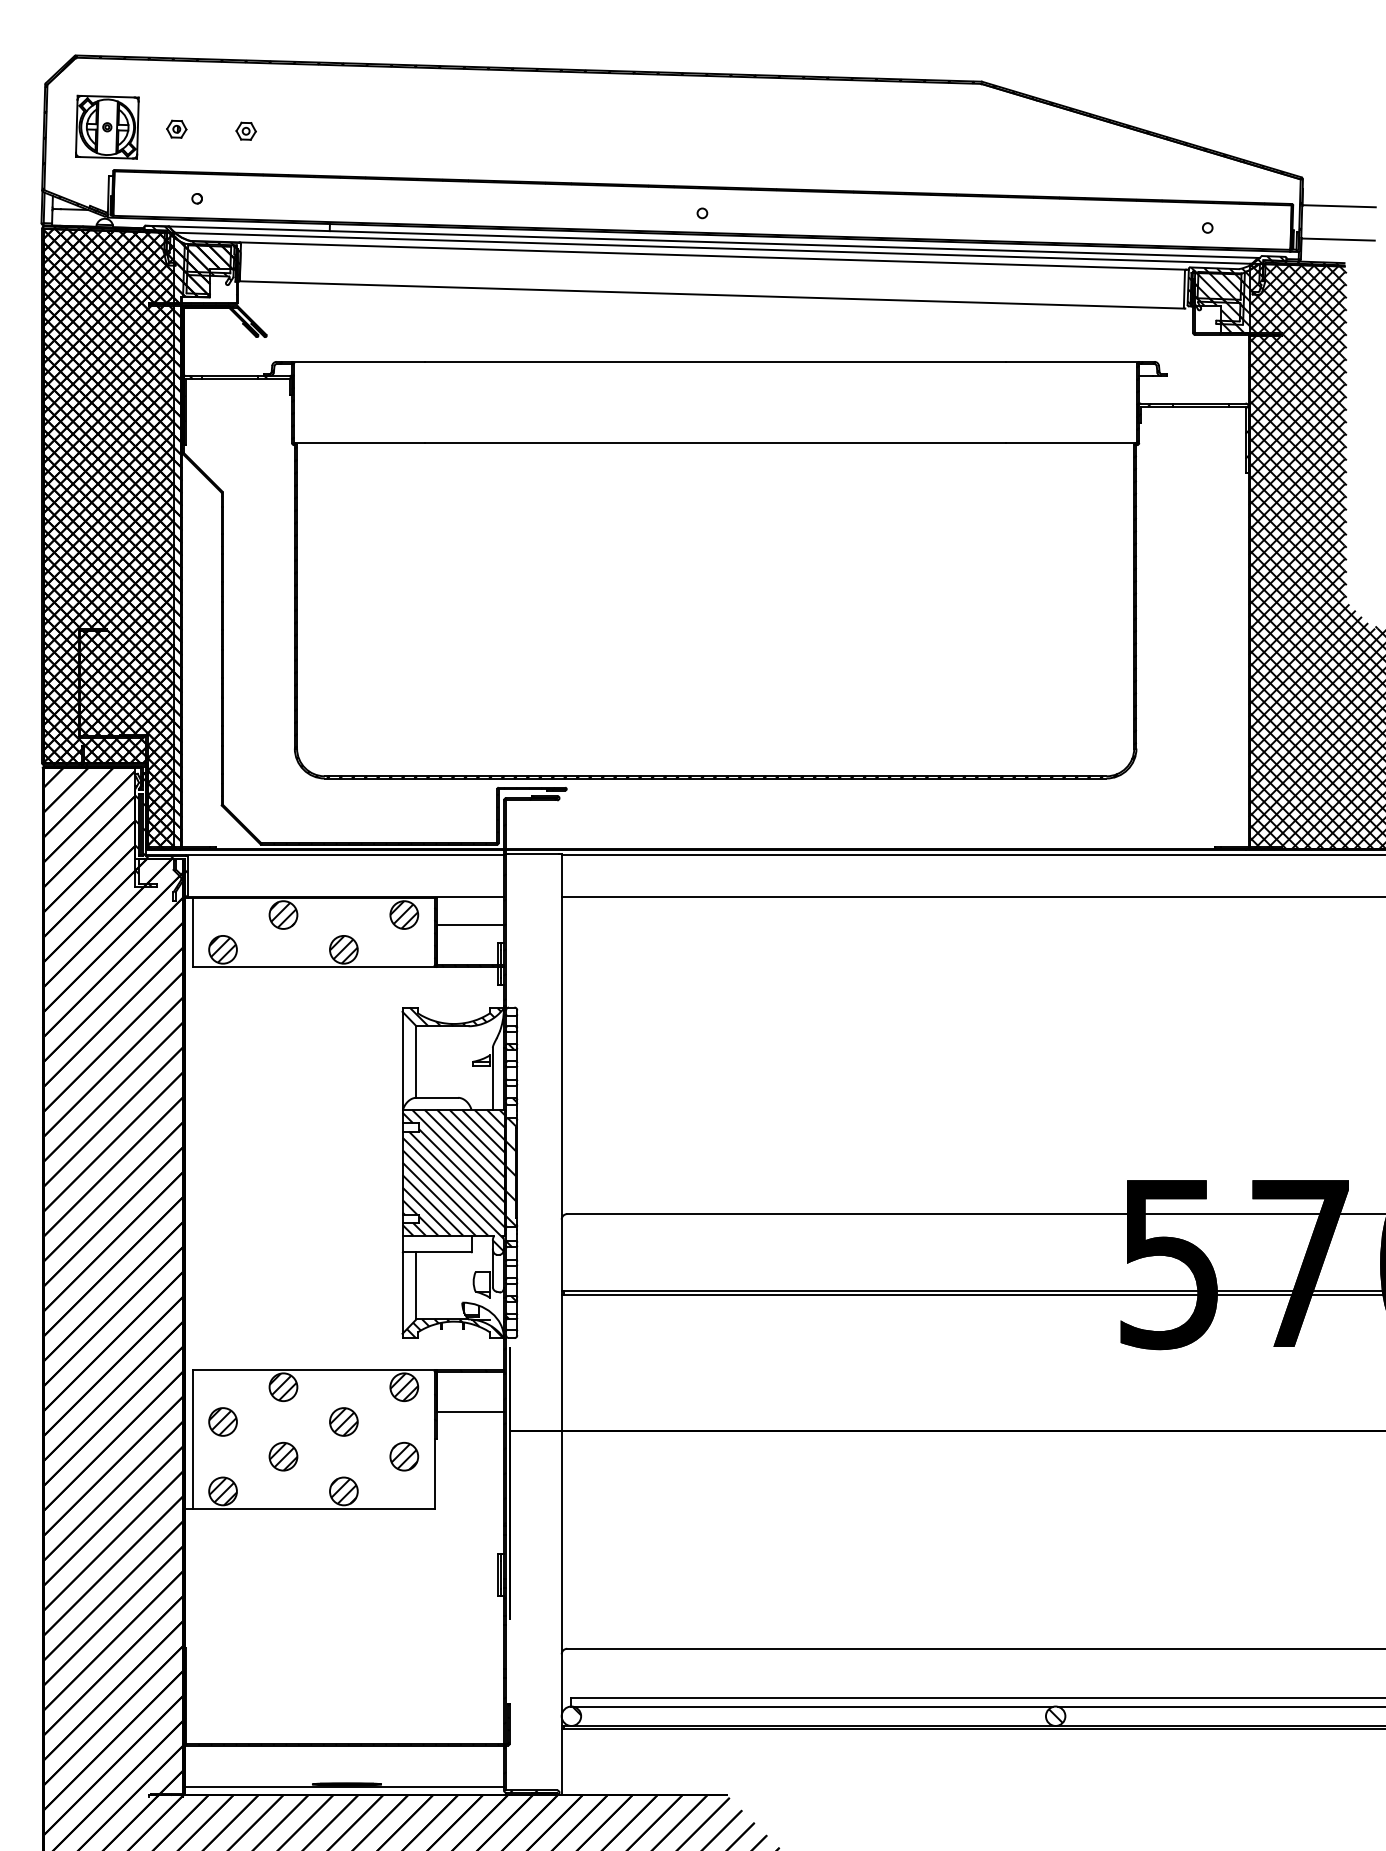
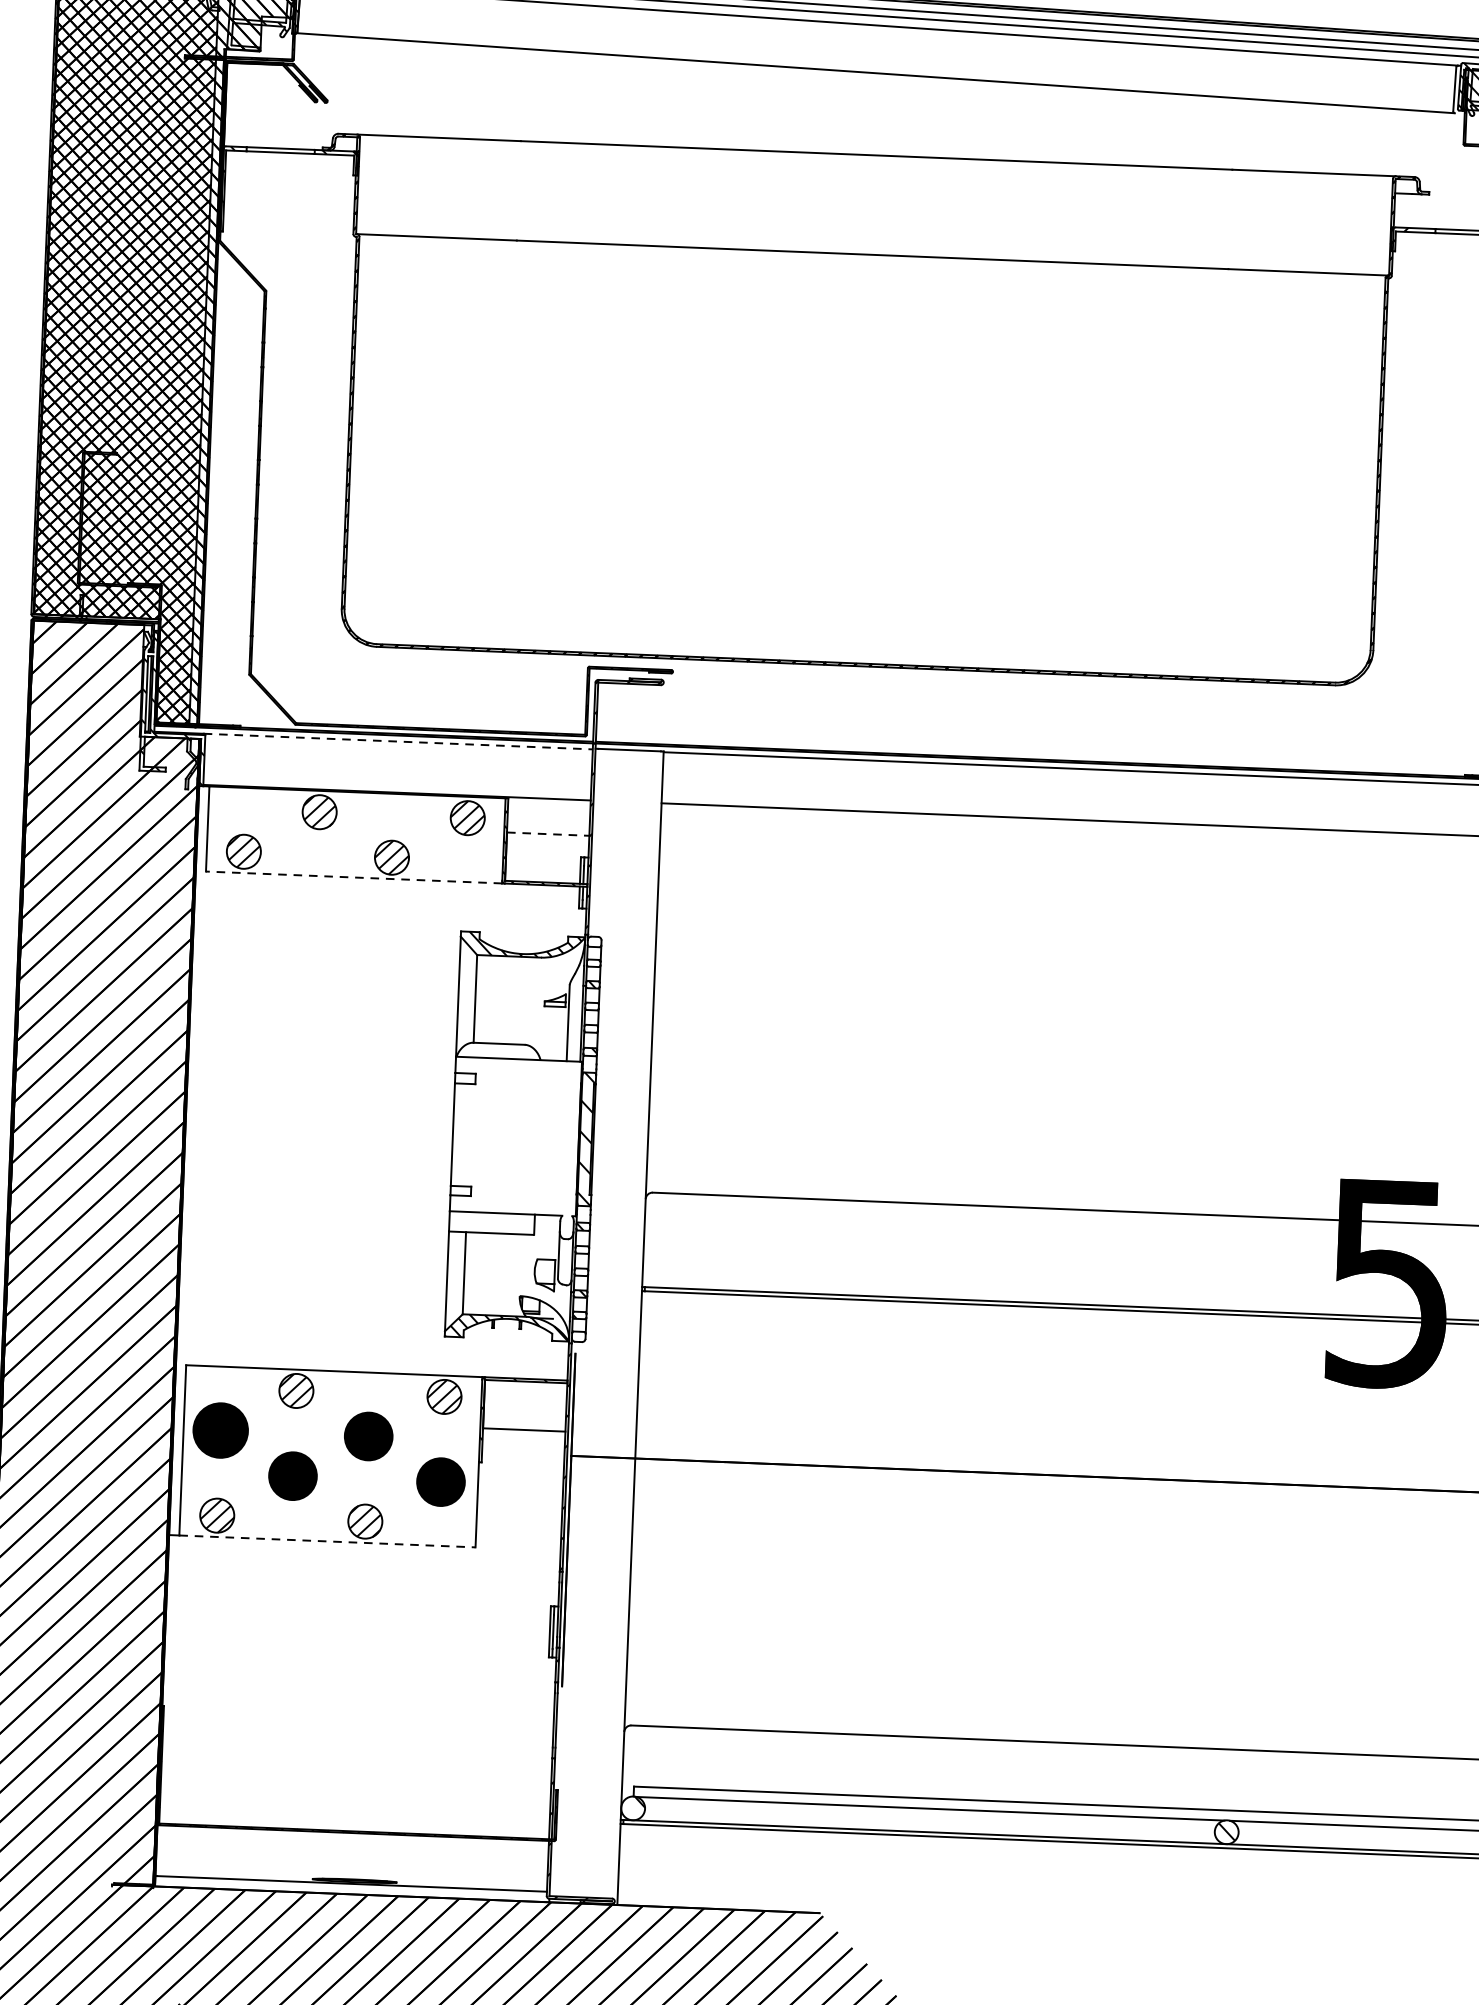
line: (345, 854) -> (398, 741), solid -> dashed
line: (470, 925) -> (548, 834), solid -> dashed
line: (313, 967) -> (353, 877), solid -> dashed
hatch: (453, 1180) -> (514, 1145), removed
part: (222, 1421) -> (219, 1429), size x1.6
part: (343, 1421) -> (368, 1435), size x1.4
part: (283, 1456) -> (293, 1475), size x1.4
part: (404, 1456) -> (441, 1481), size x1.4
line: (313, 1508) -> (327, 1541), solid -> dashed

